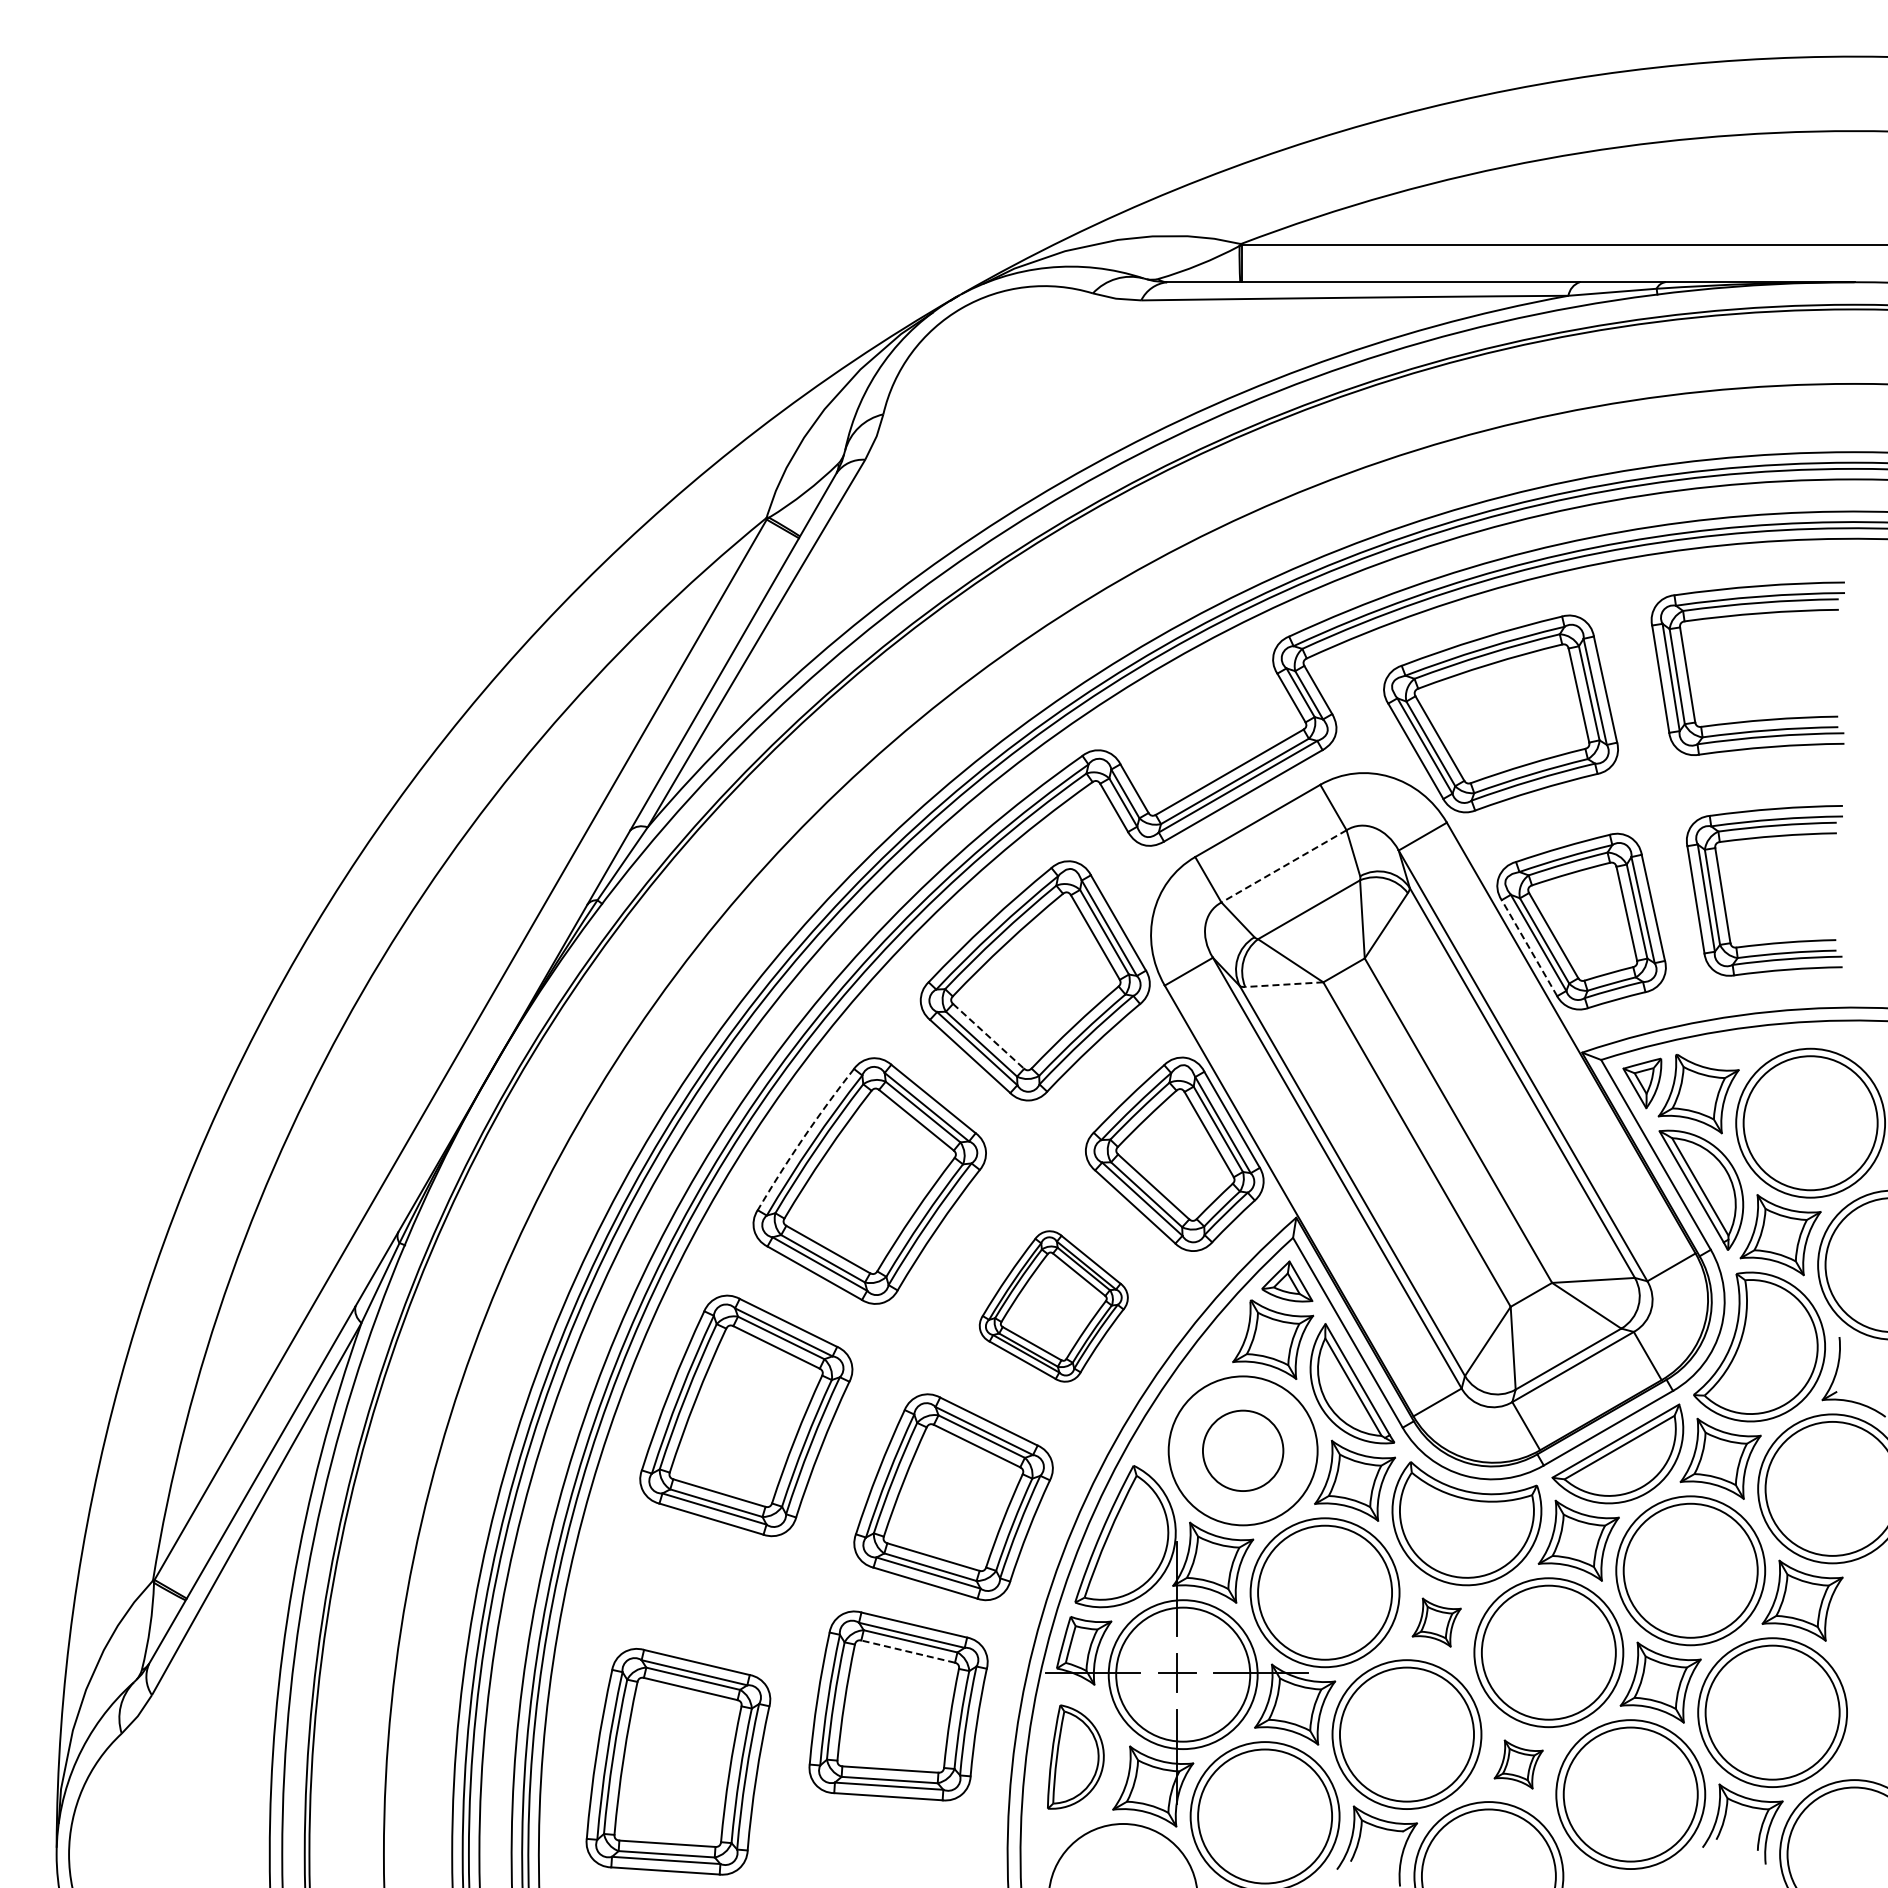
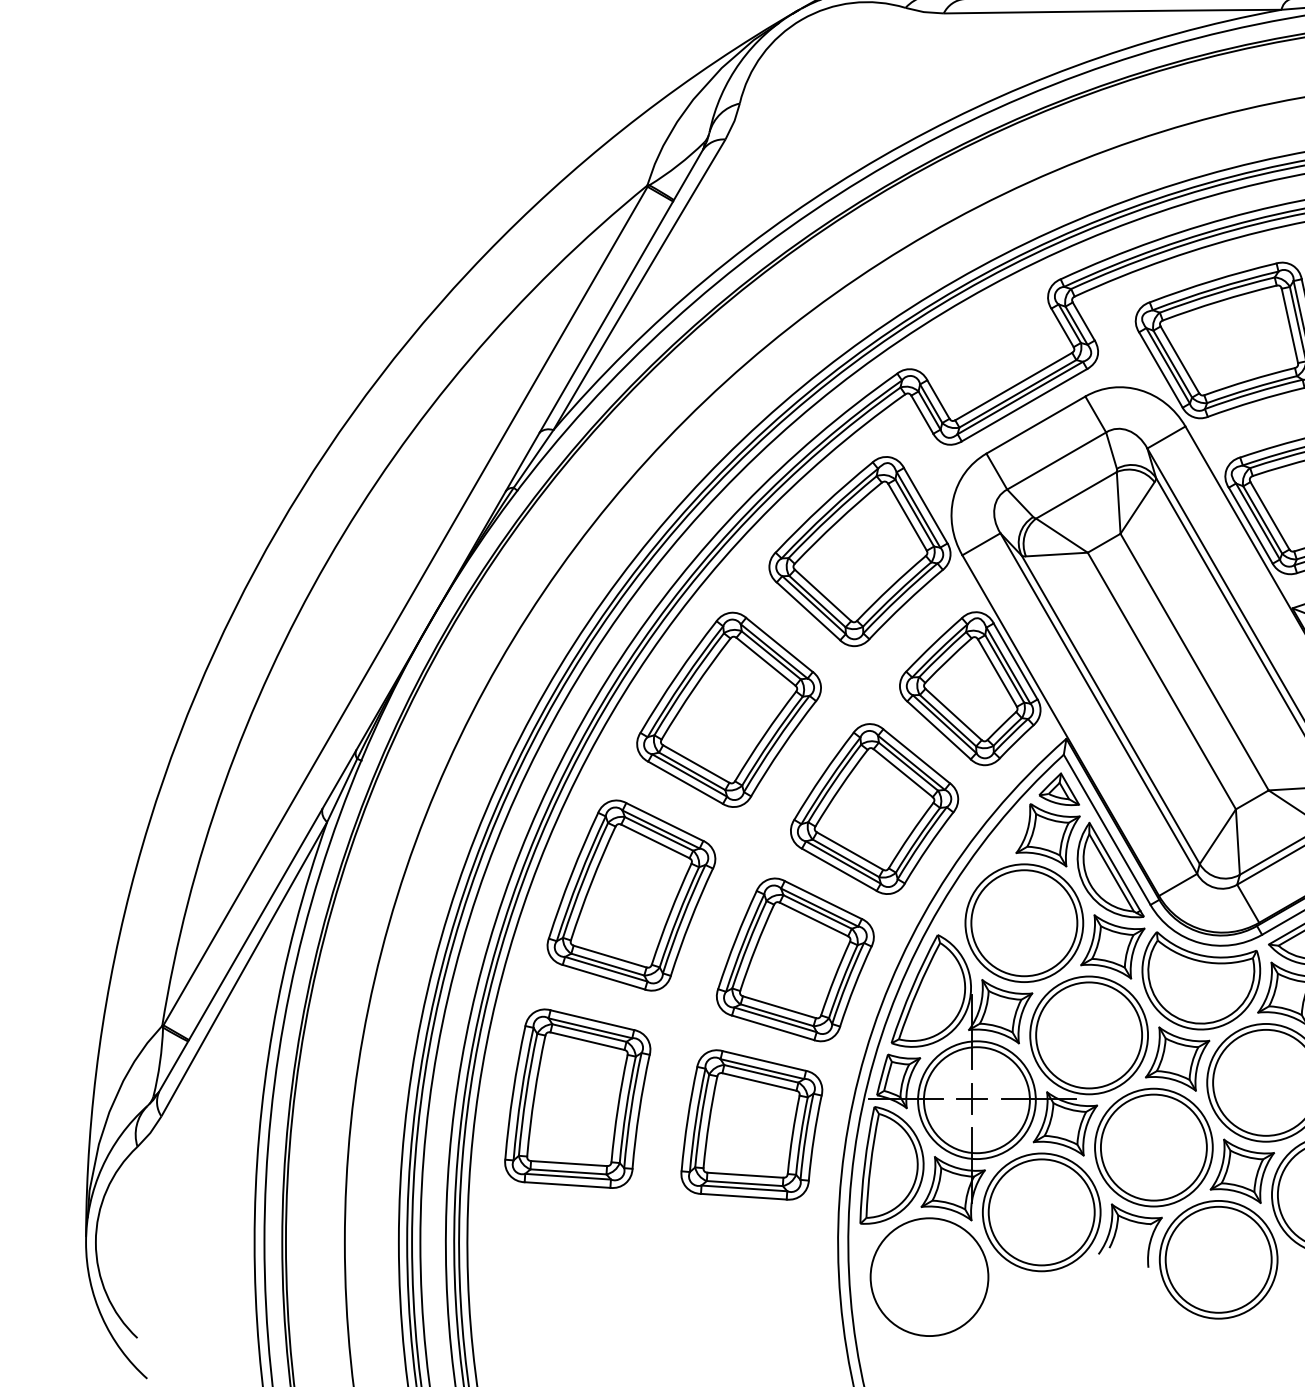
line: (1283, 866) -> (1056, 461), dashed -> solid
line: (1529, 947) -> (1250, 525), dashed -> solid
line: (1283, 984) -> (1056, 554), dashed -> solid
line: (988, 1036) -> (822, 595), dashed -> solid
arc: (803, 1137) -> (676, 675), dashed -> solid
part: (1053, 1306) -> (874, 809), size x1.43
circle: (1243, 1450) -> (1024, 922), size x1.67
part: (1436, 1622) -> (1177, 1058), size x1.67
line: (907, 1651) -> (758, 1081), dashed -> solid
part: (1075, 1756) -> (891, 1164), size x1.43
part: (678, 1761) -> (577, 1098), moved
part: (1518, 1764) -> (1242, 1171), size x1.67

